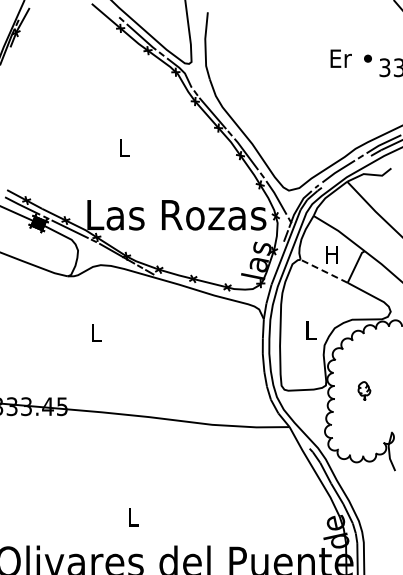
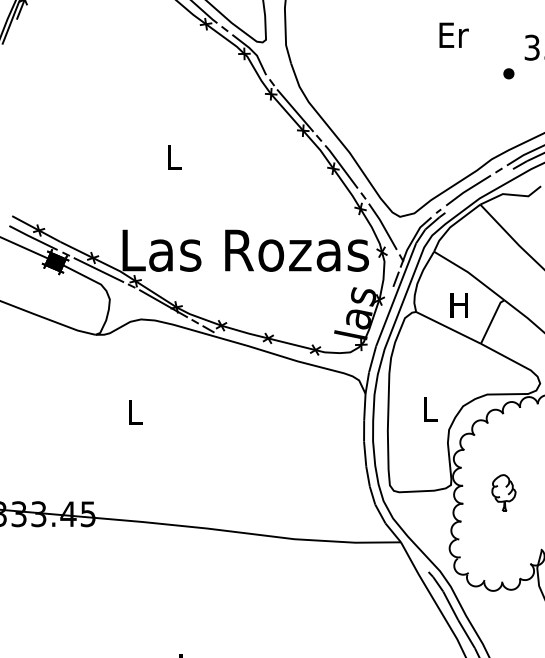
text: (340, 58) -> (453, 35), moved
part: (367, 58) -> (508, 73), moved
line: (323, 271) -> (447, 328), dashed -> solid
part: (364, 390) -> (504, 491), size x1.43

